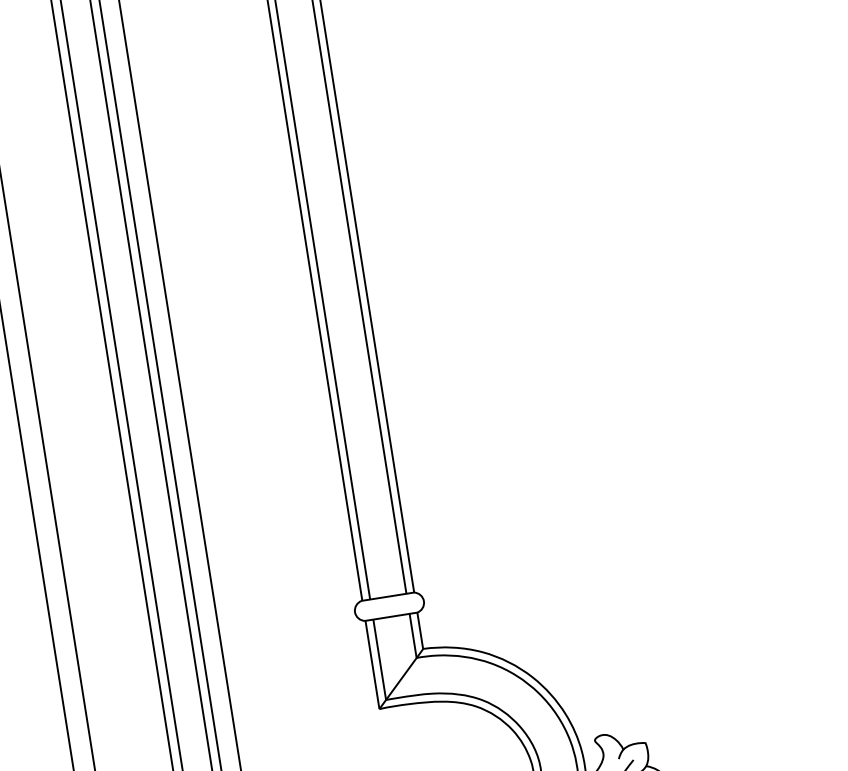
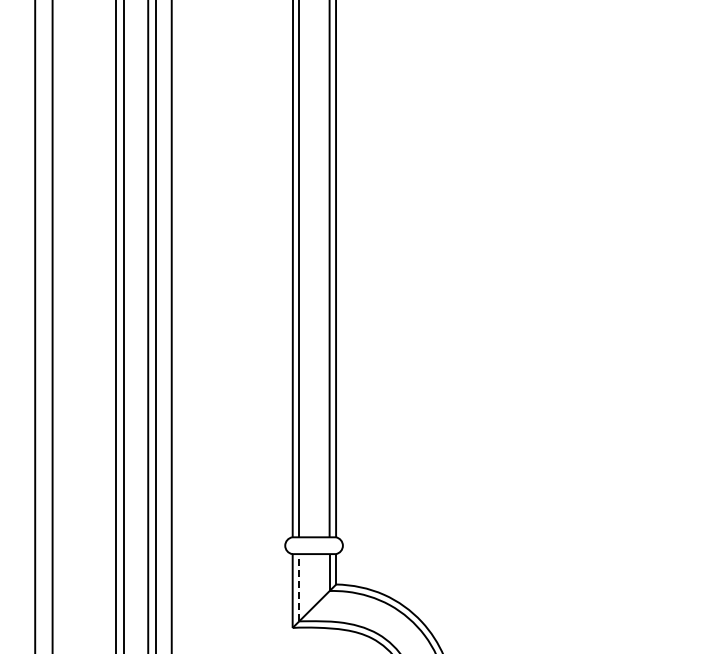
line: (379, 659) -> (299, 587), solid -> dashed

